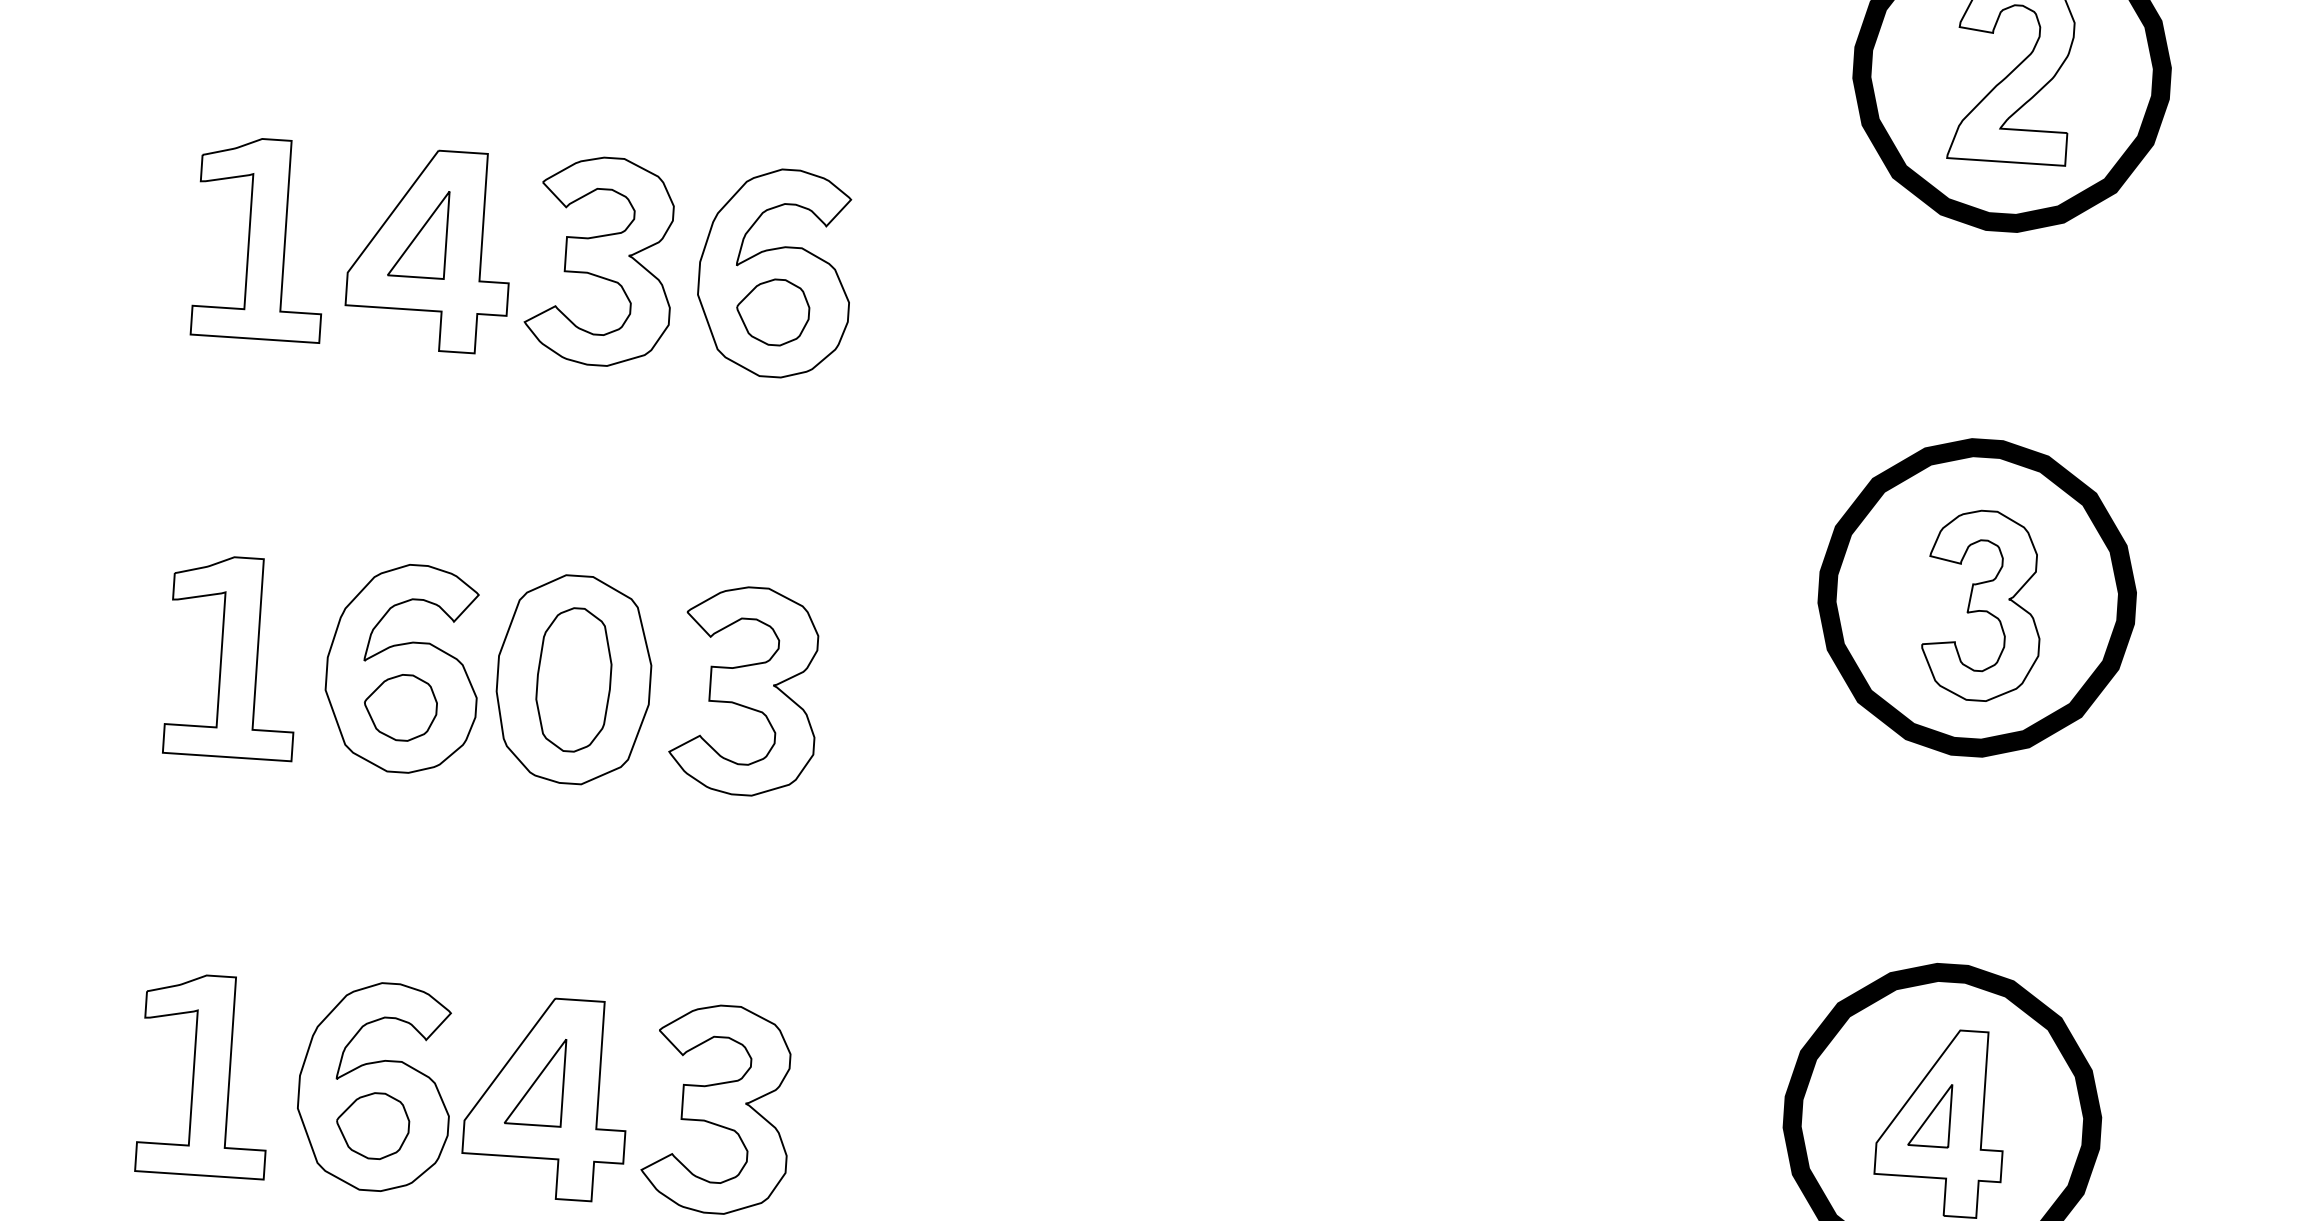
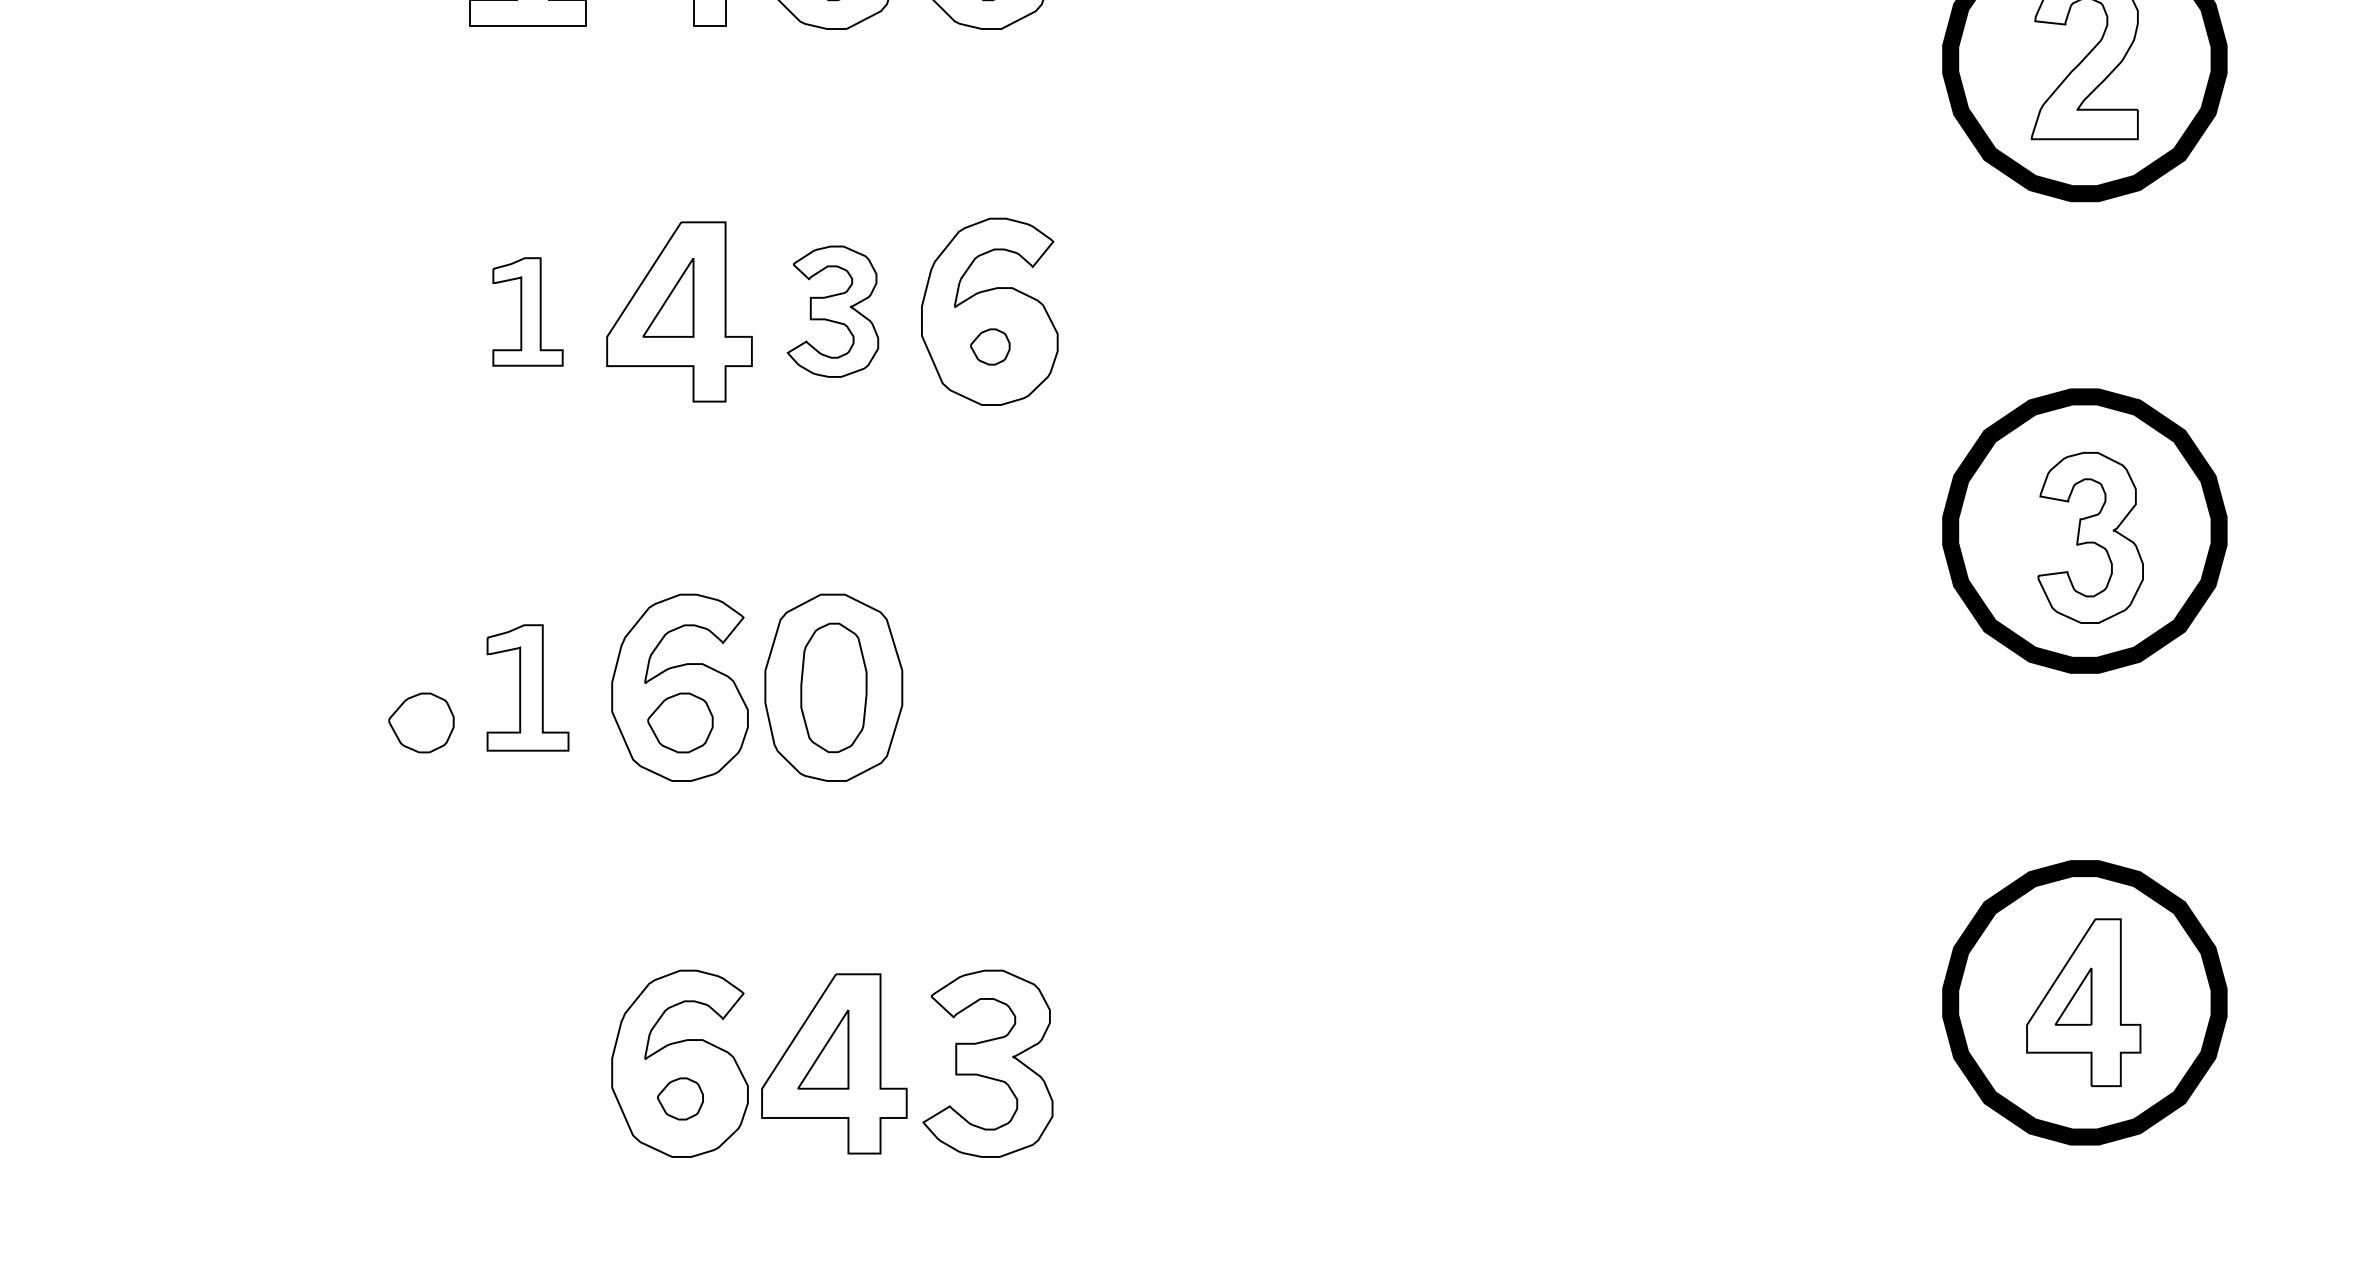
part: (260, 238) -> (527, 311), size x0.6
part: (600, 261) -> (832, 311), size x0.7
part: (773, 311) -> (990, 346), size x0.6
part: (233, 656) -> (527, 687), size x0.7
part: (112, 687) -> (421, 722), added
part: (744, 690) -> (987, 687), removed
part: (205, 1075) -> (527, 1063), removed
part: (373, 1125) -> (680, 1098), size x0.7

